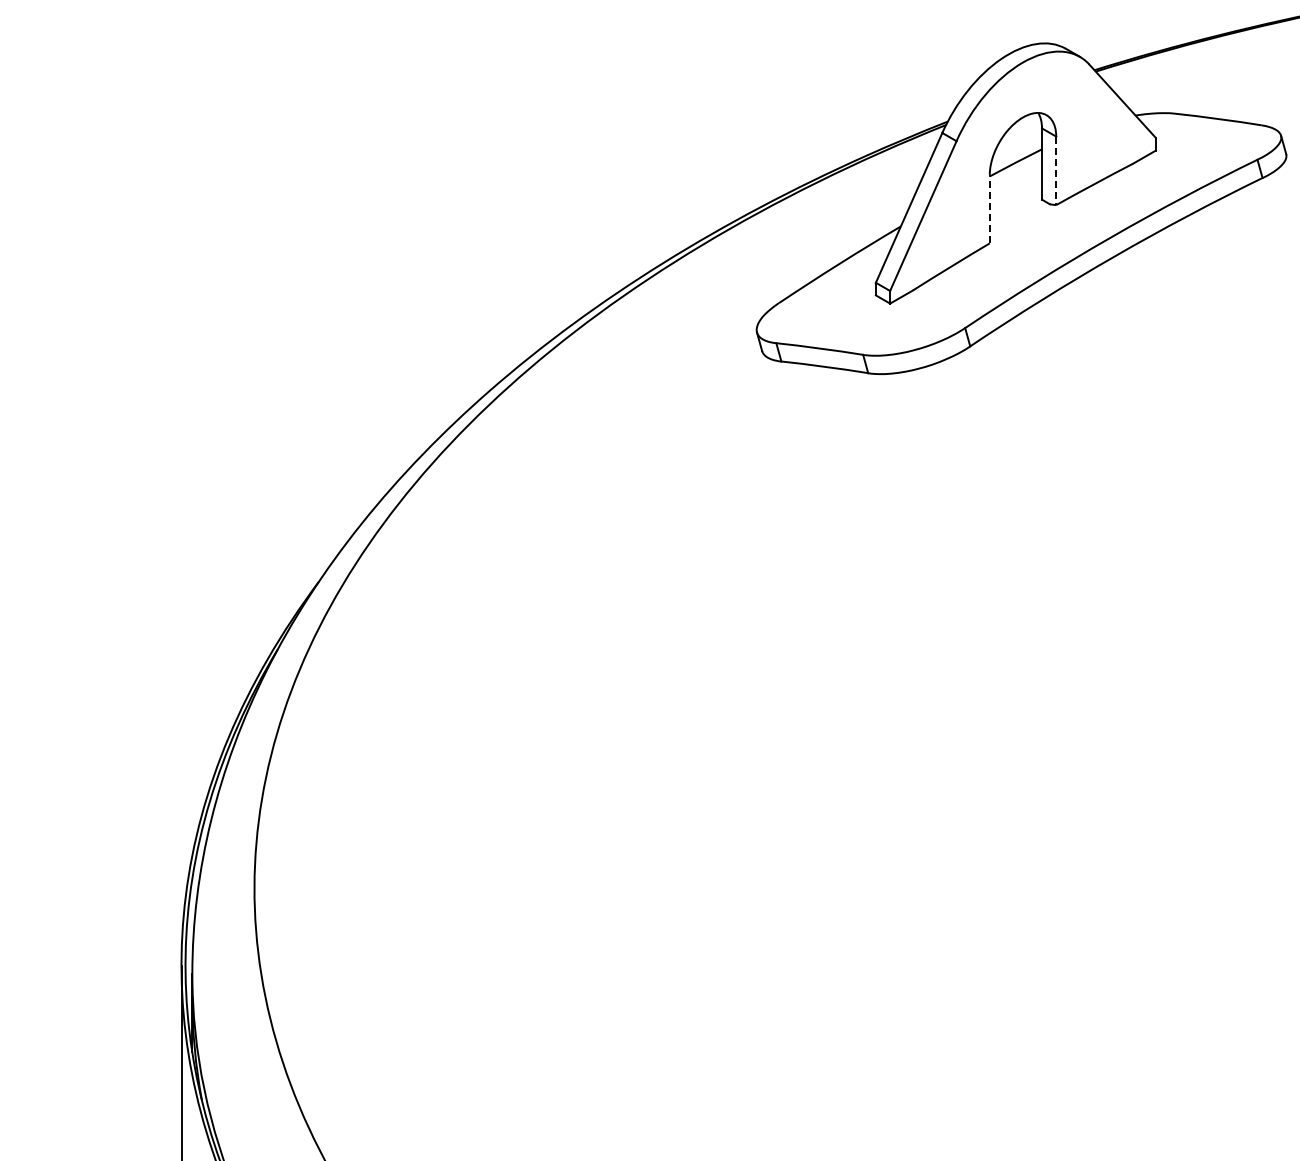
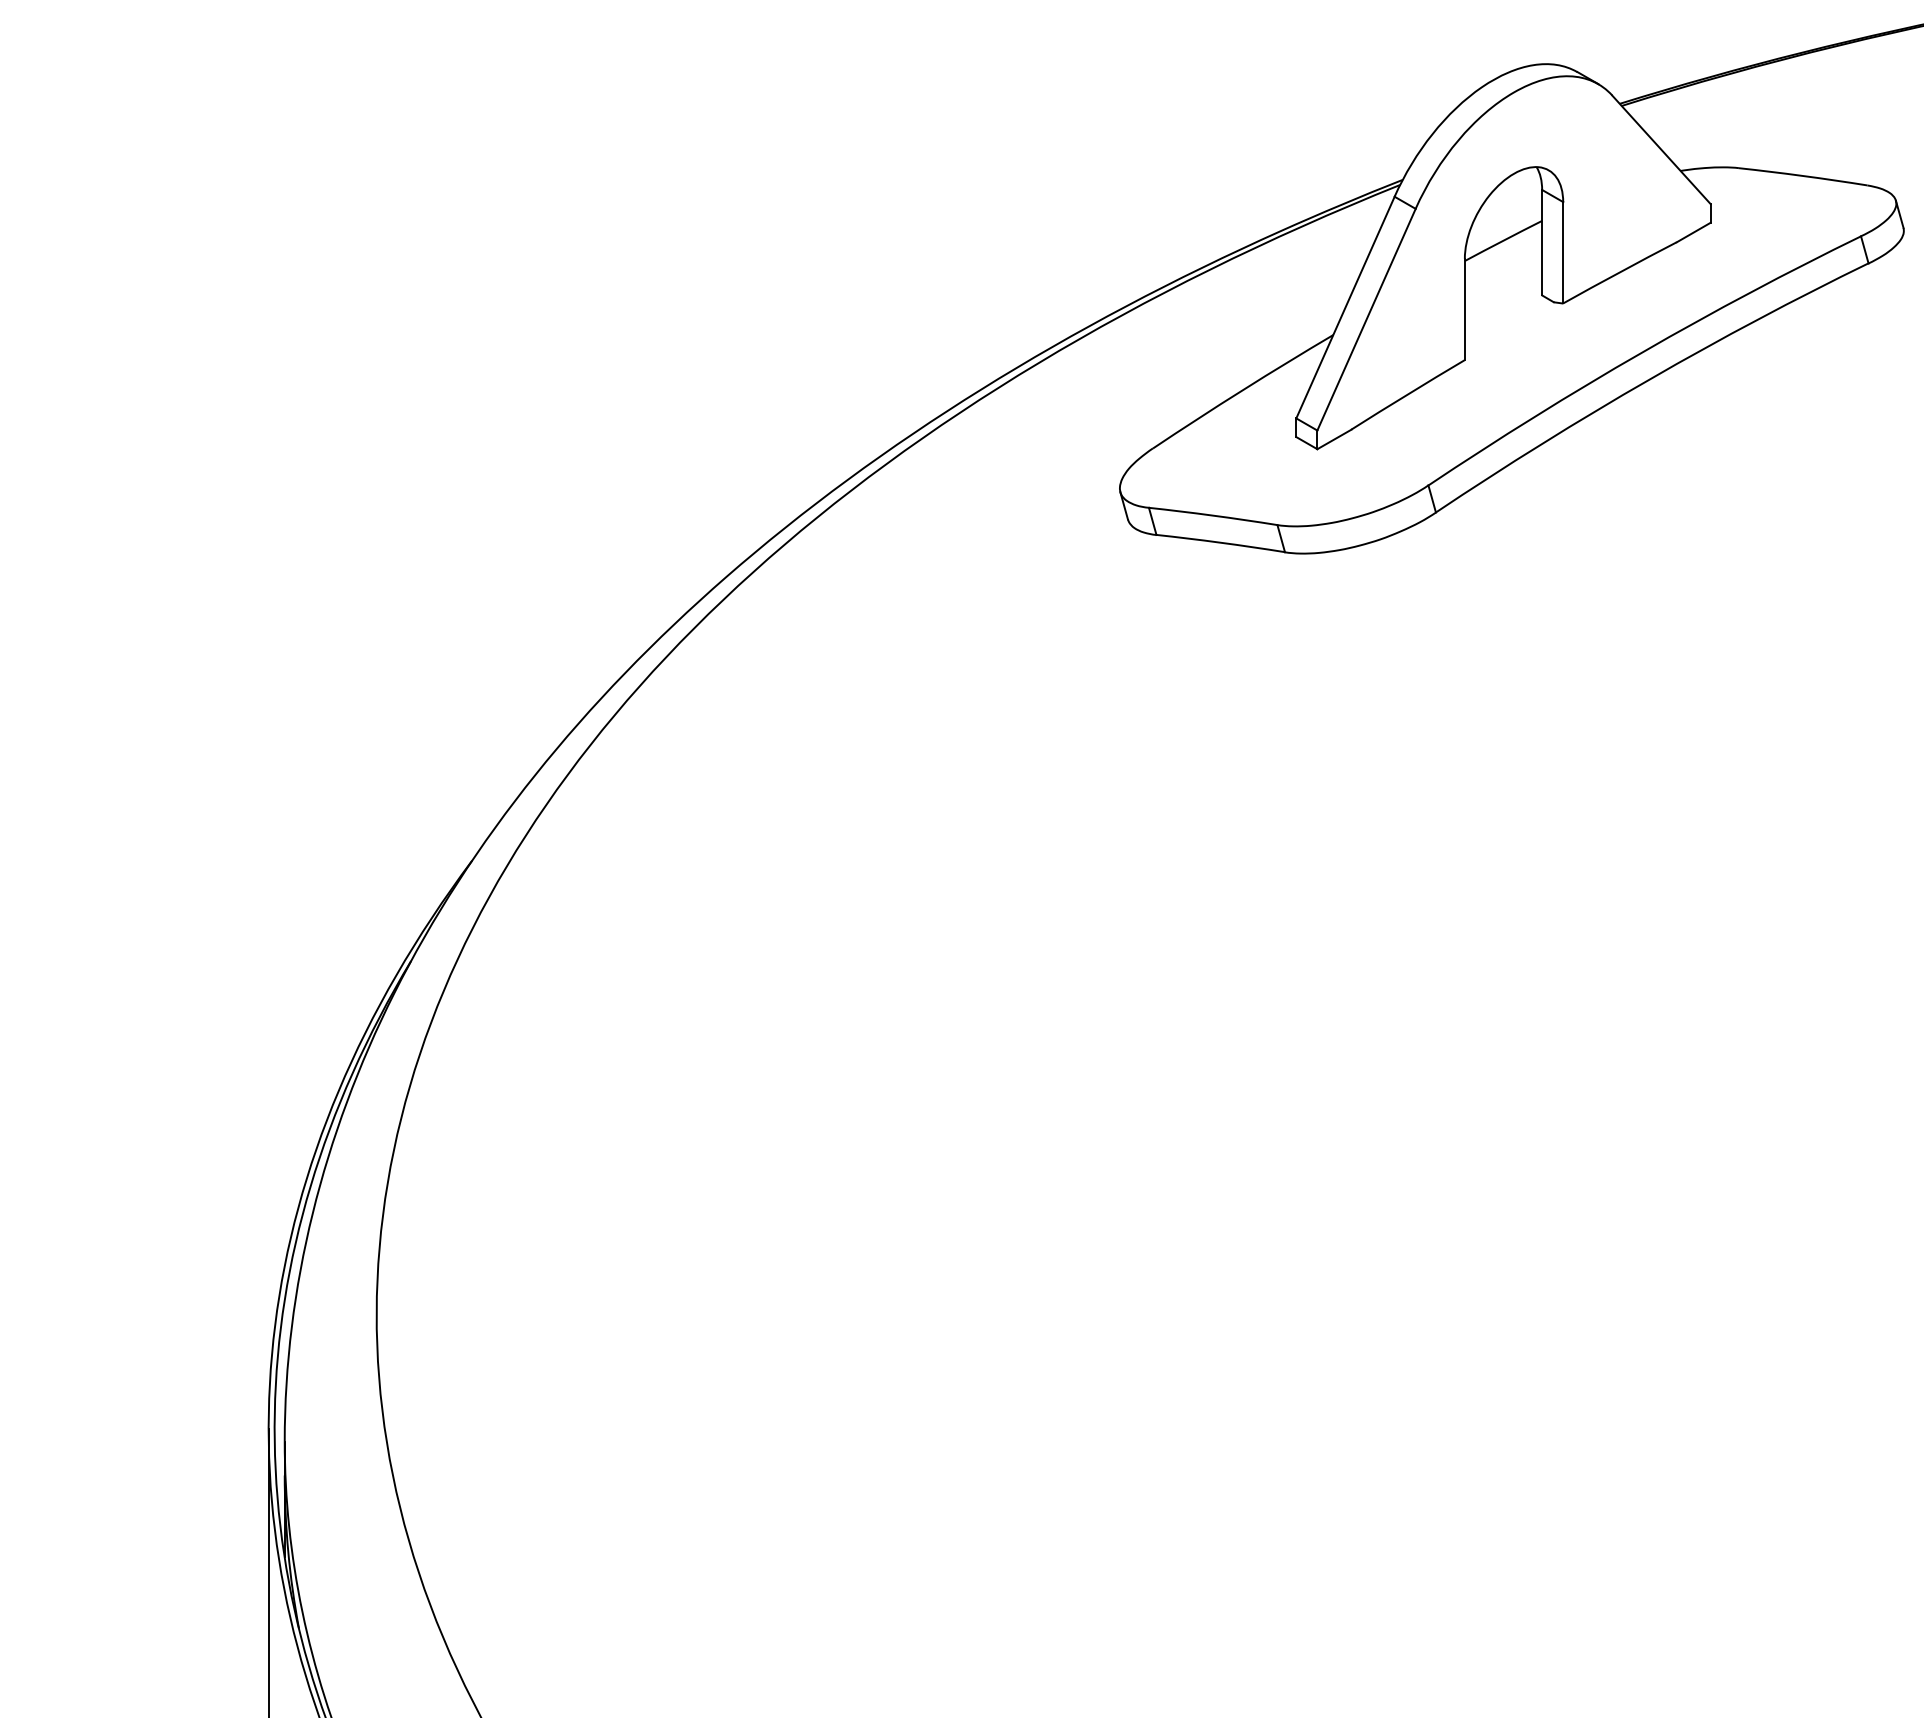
line: (1056, 171) -> (1563, 253), dashed -> solid
line: (989, 208) -> (1464, 308), dashed -> solid

